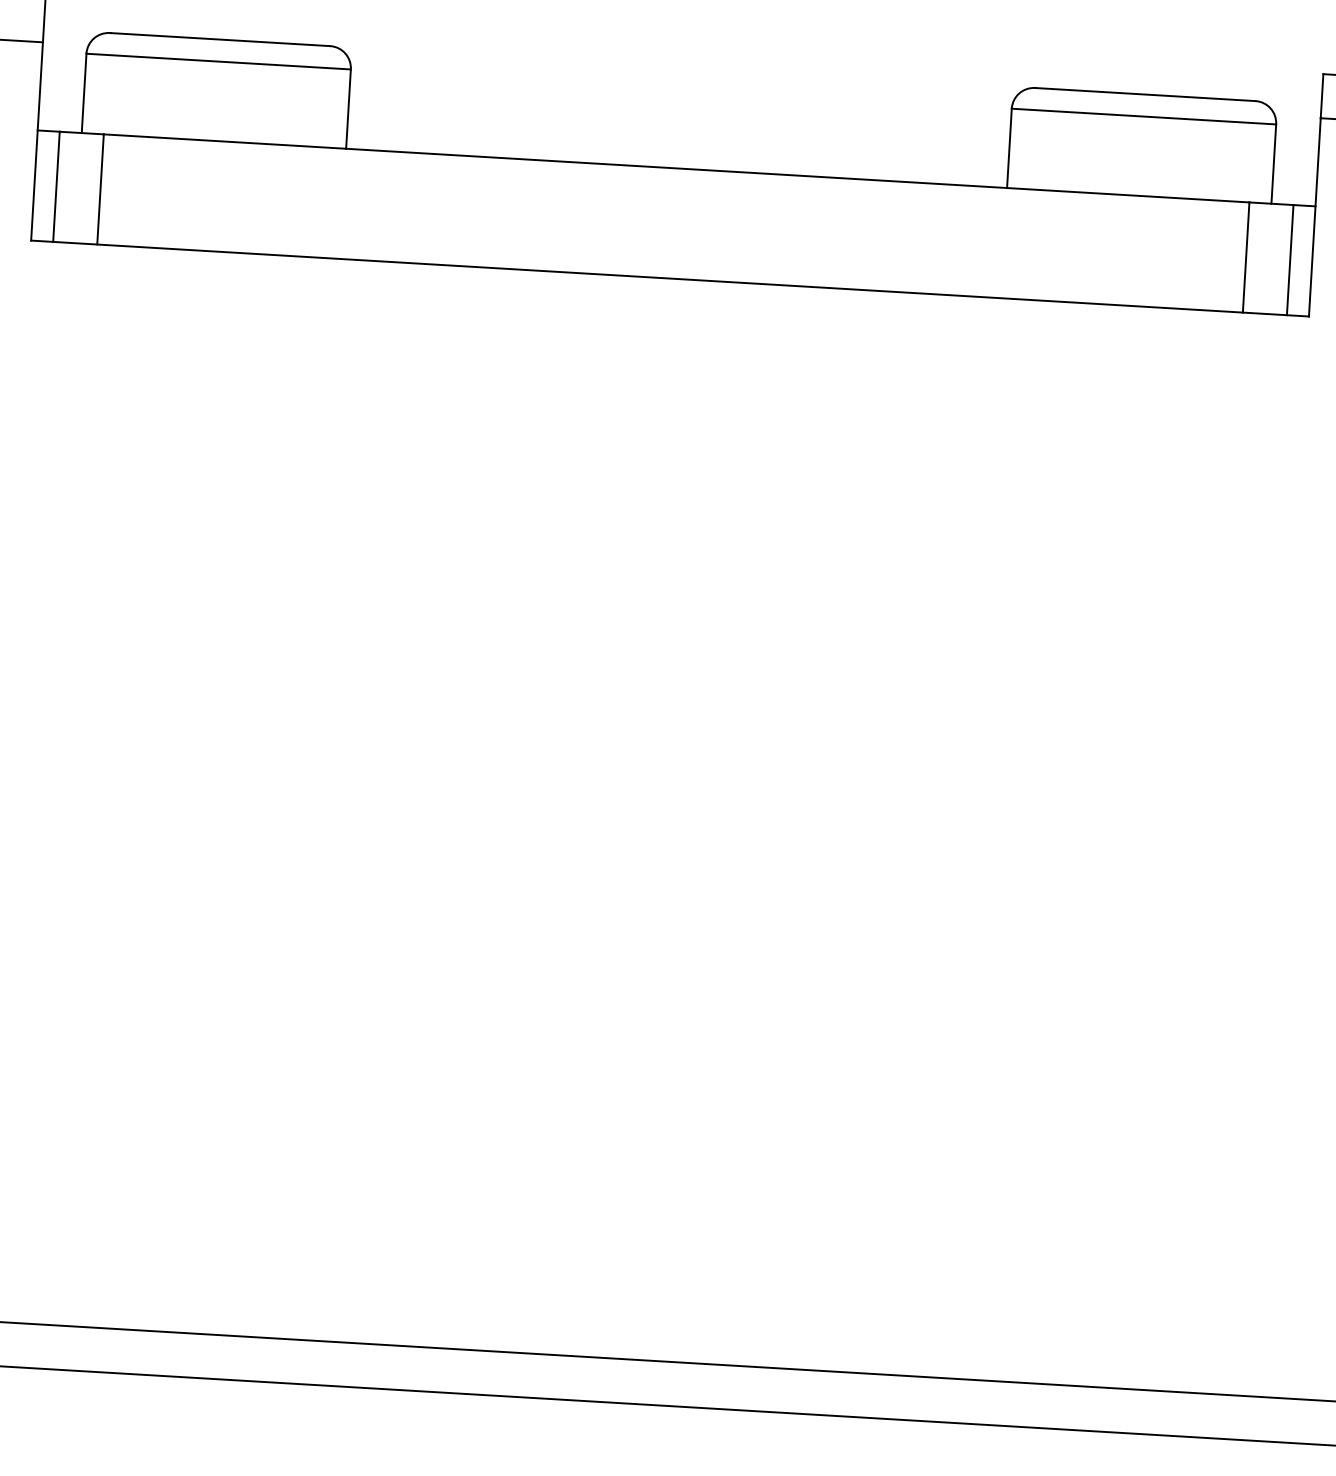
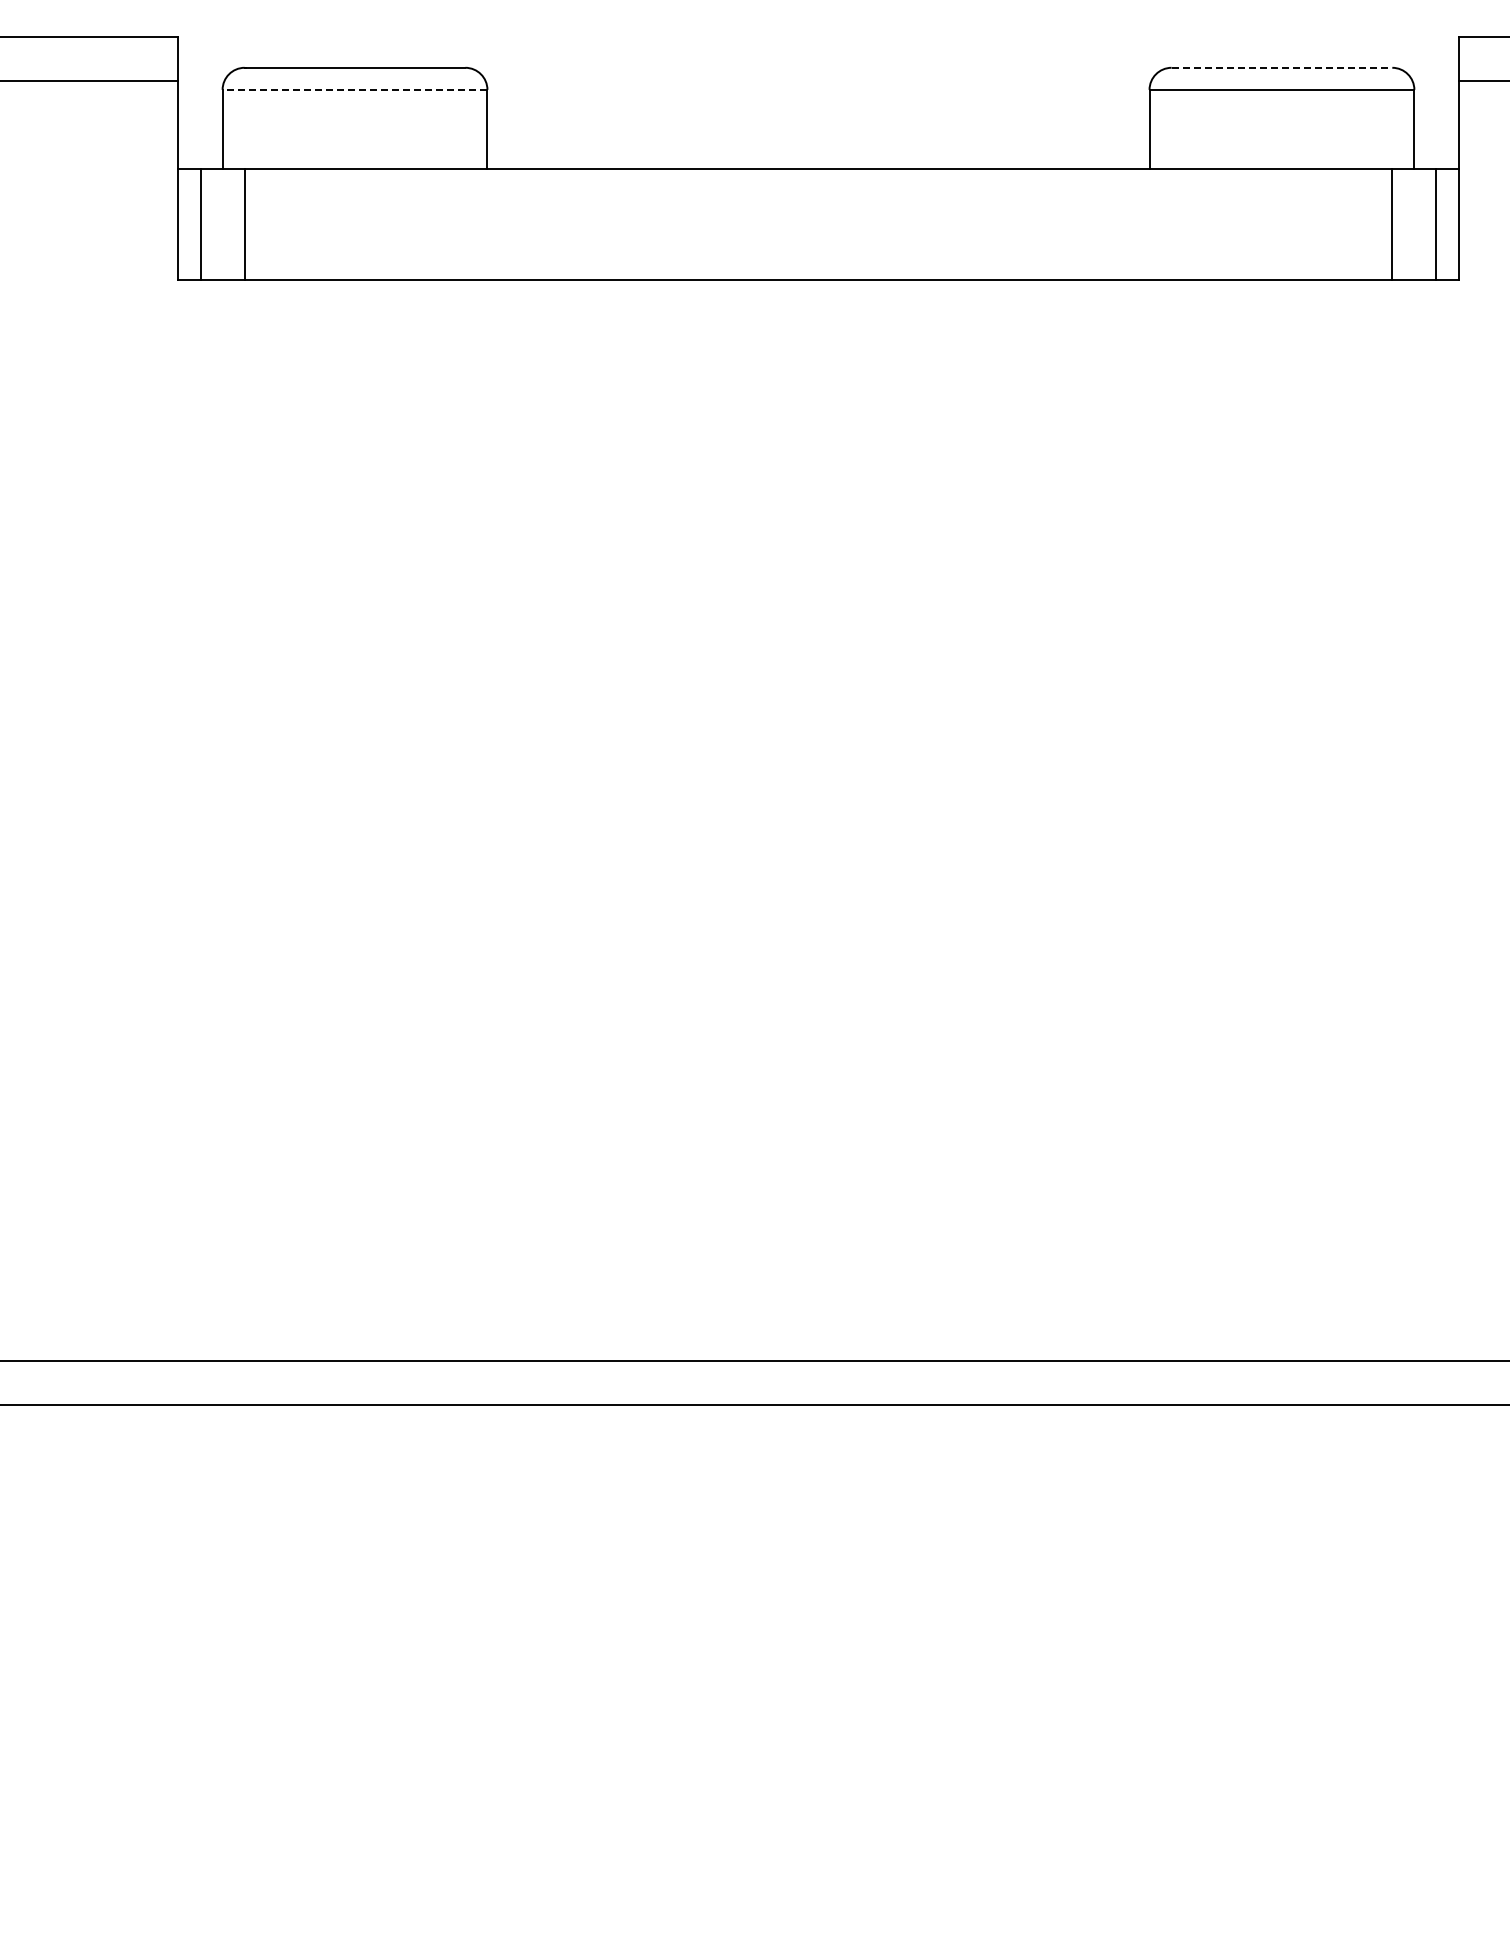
line: (218, 61) -> (354, 89), solid -> dashed
line: (1145, 94) -> (1282, 67), solid -> dashed

